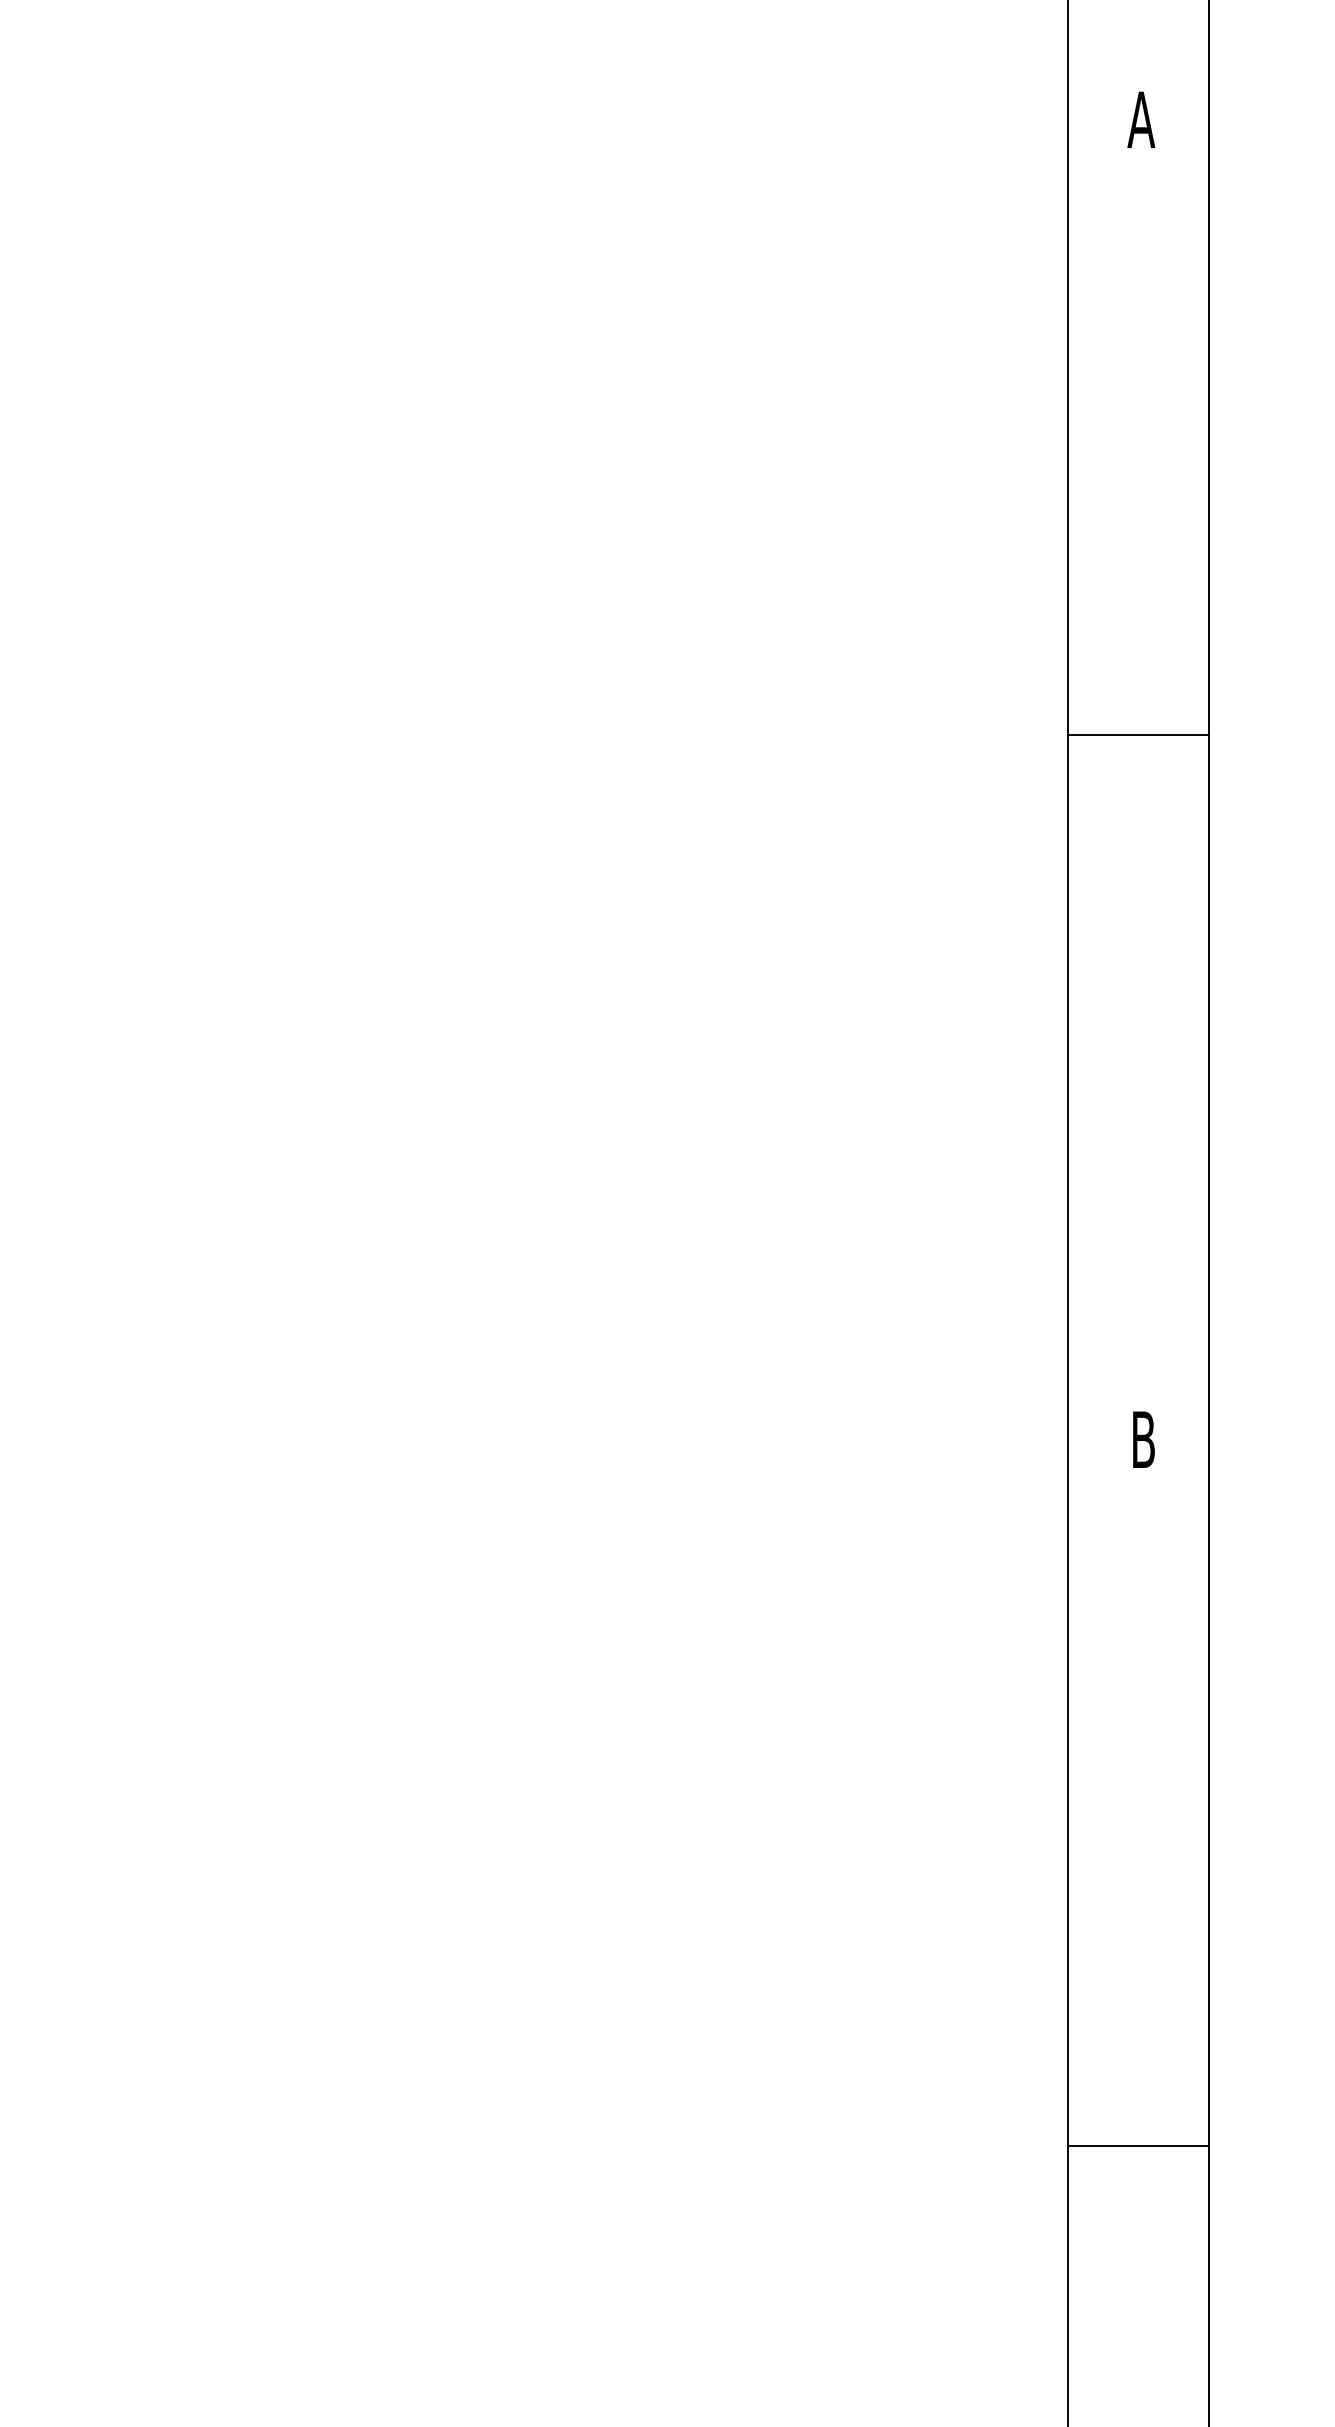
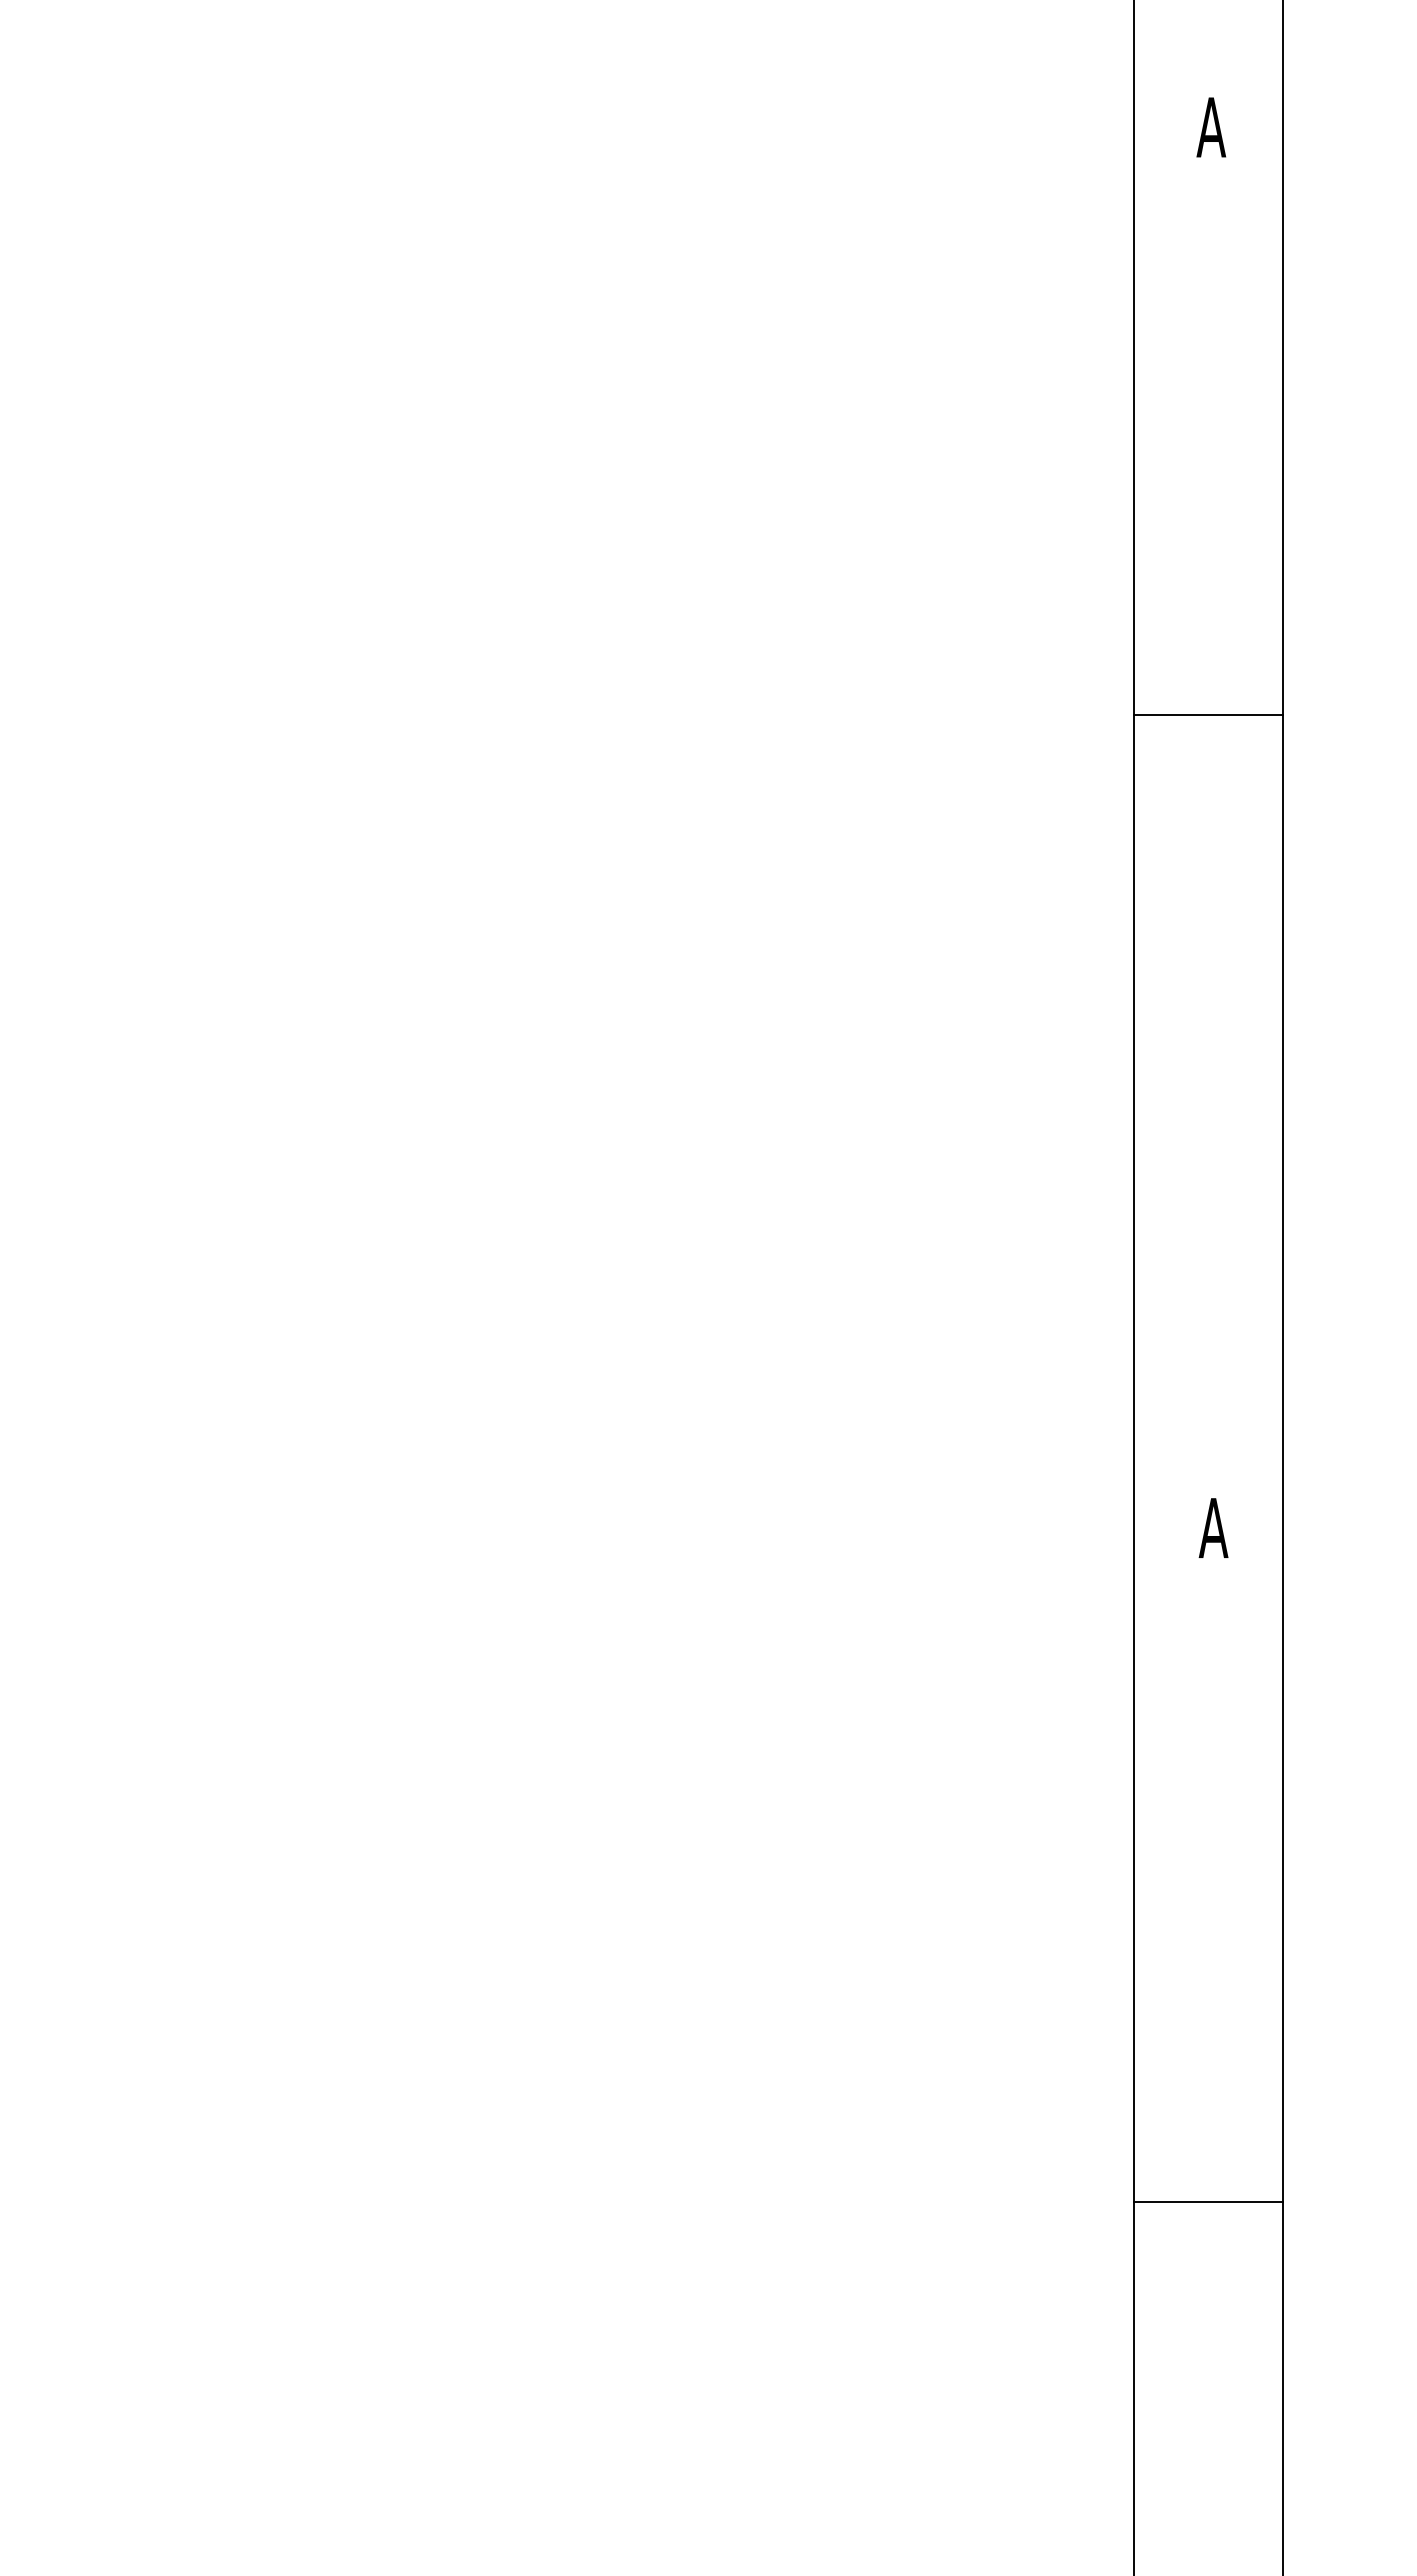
line: (1138, 734) -> (1208, 714), moved
text: (1143, 1440) -> (1213, 1528), B -> A
line: (1138, 2145) -> (1208, 2202), moved

